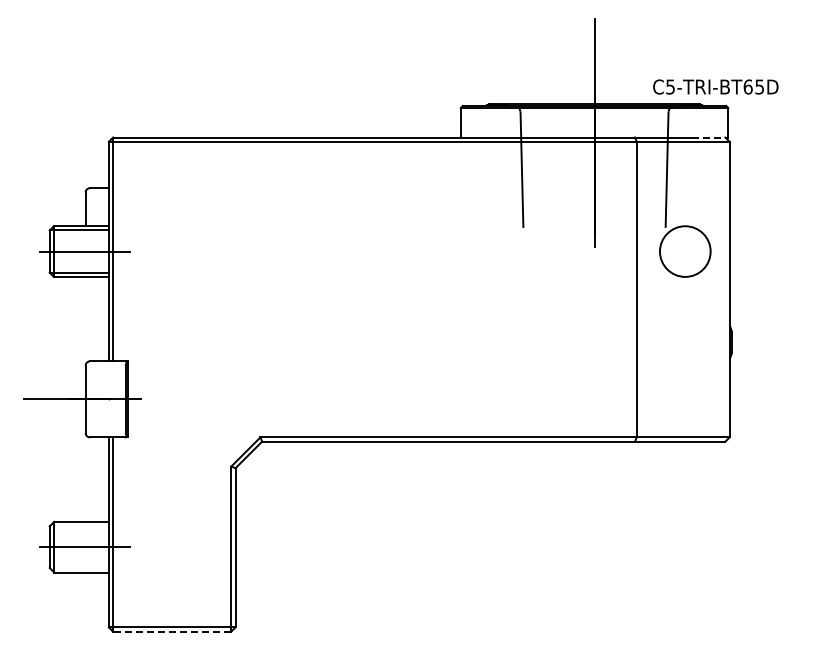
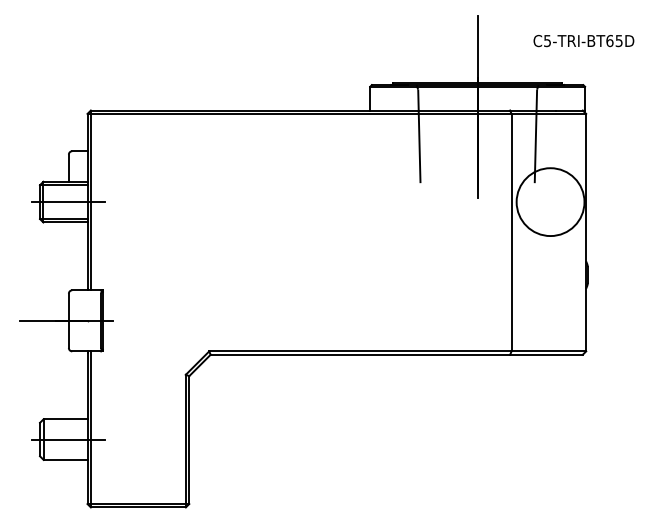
text: (715, 86) -> (583, 40), moved
line: (710, 137) -> (570, 110), dashed -> solid
circle: (685, 251) -> (550, 202), size x1.67
line: (171, 631) -> (137, 507), dashed -> solid

